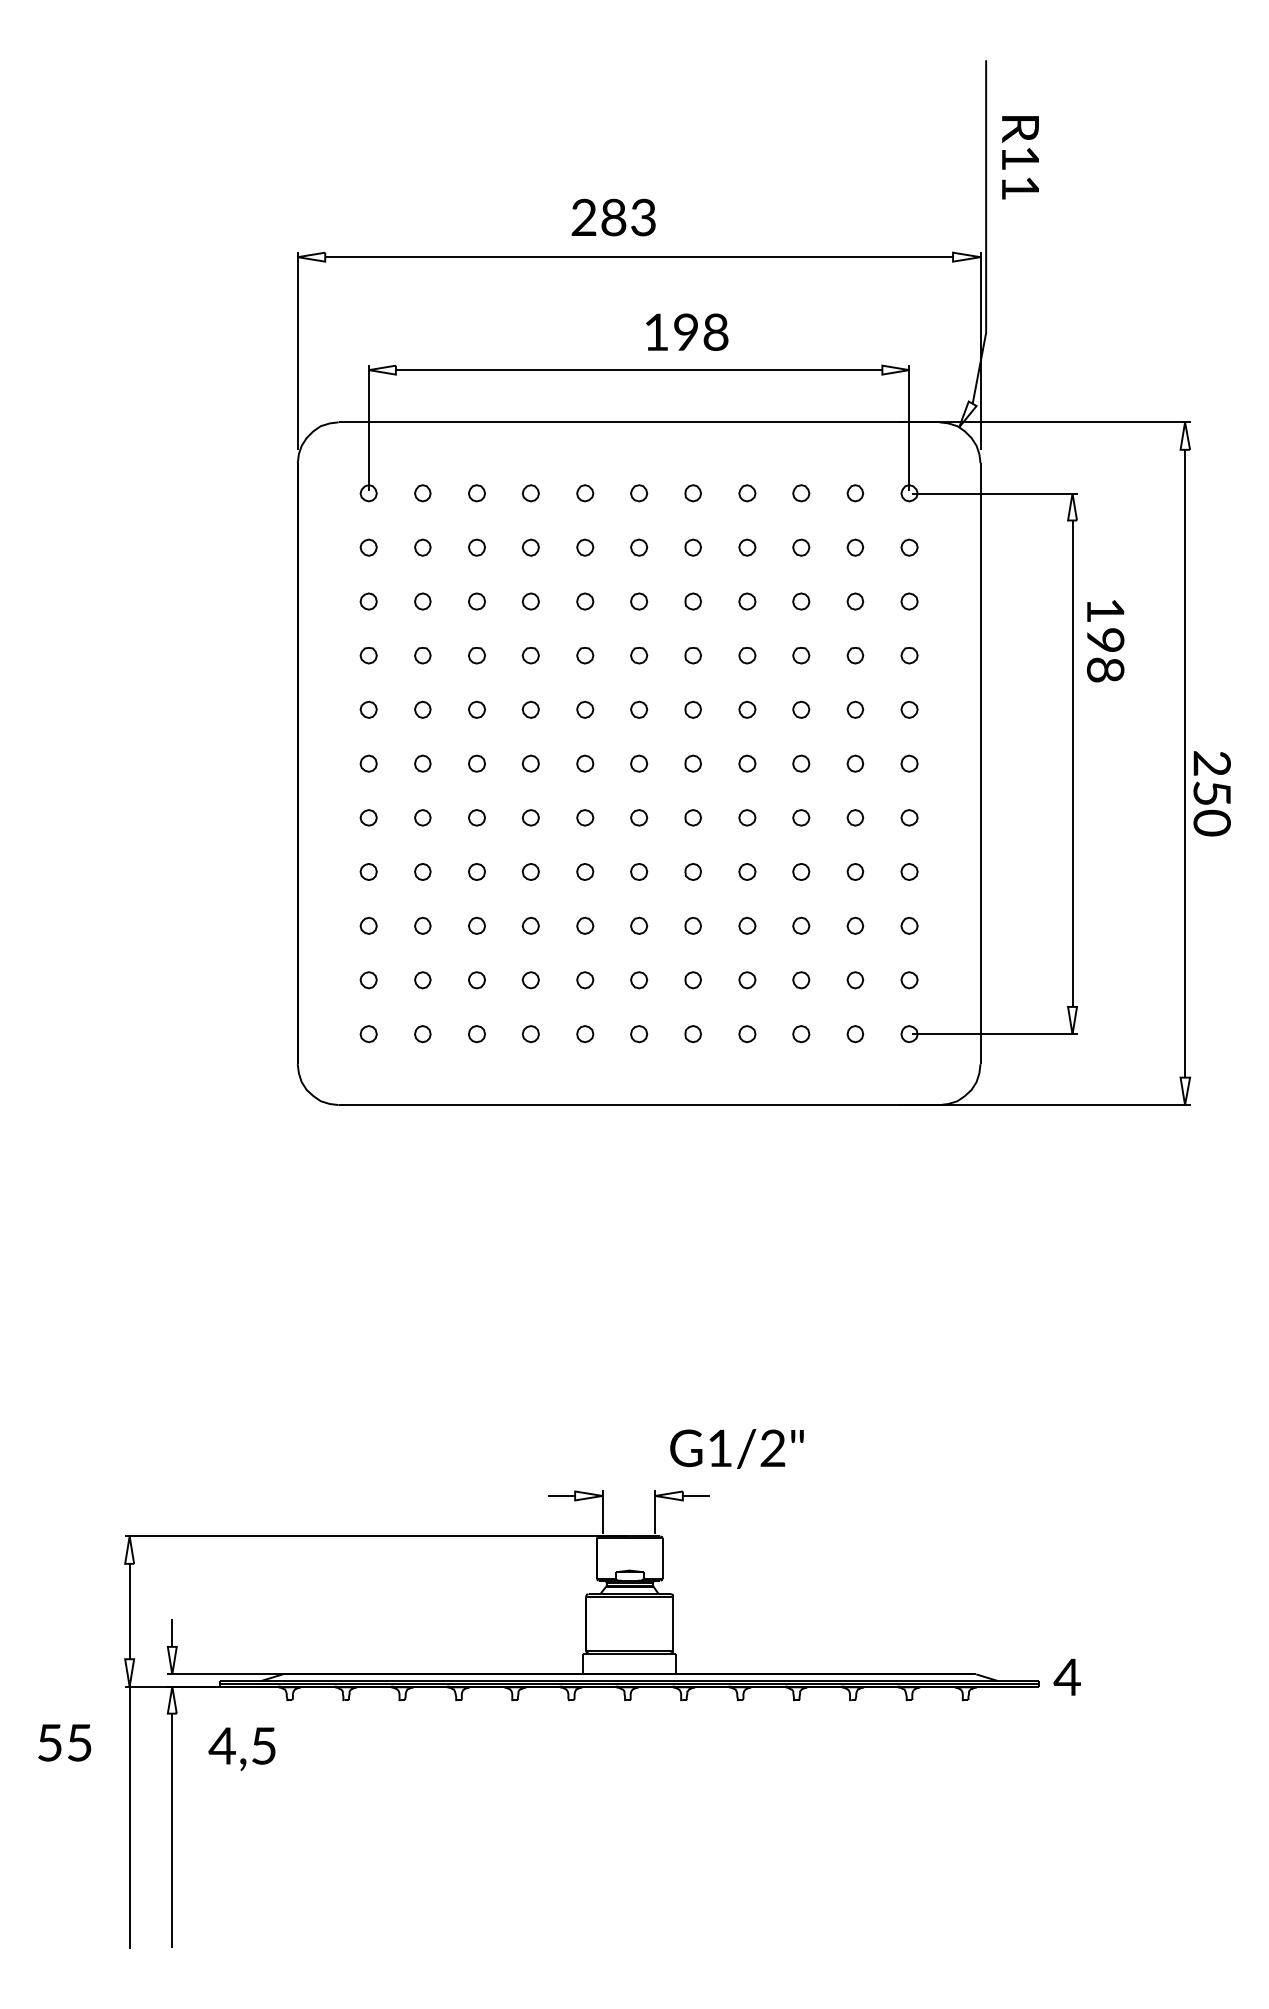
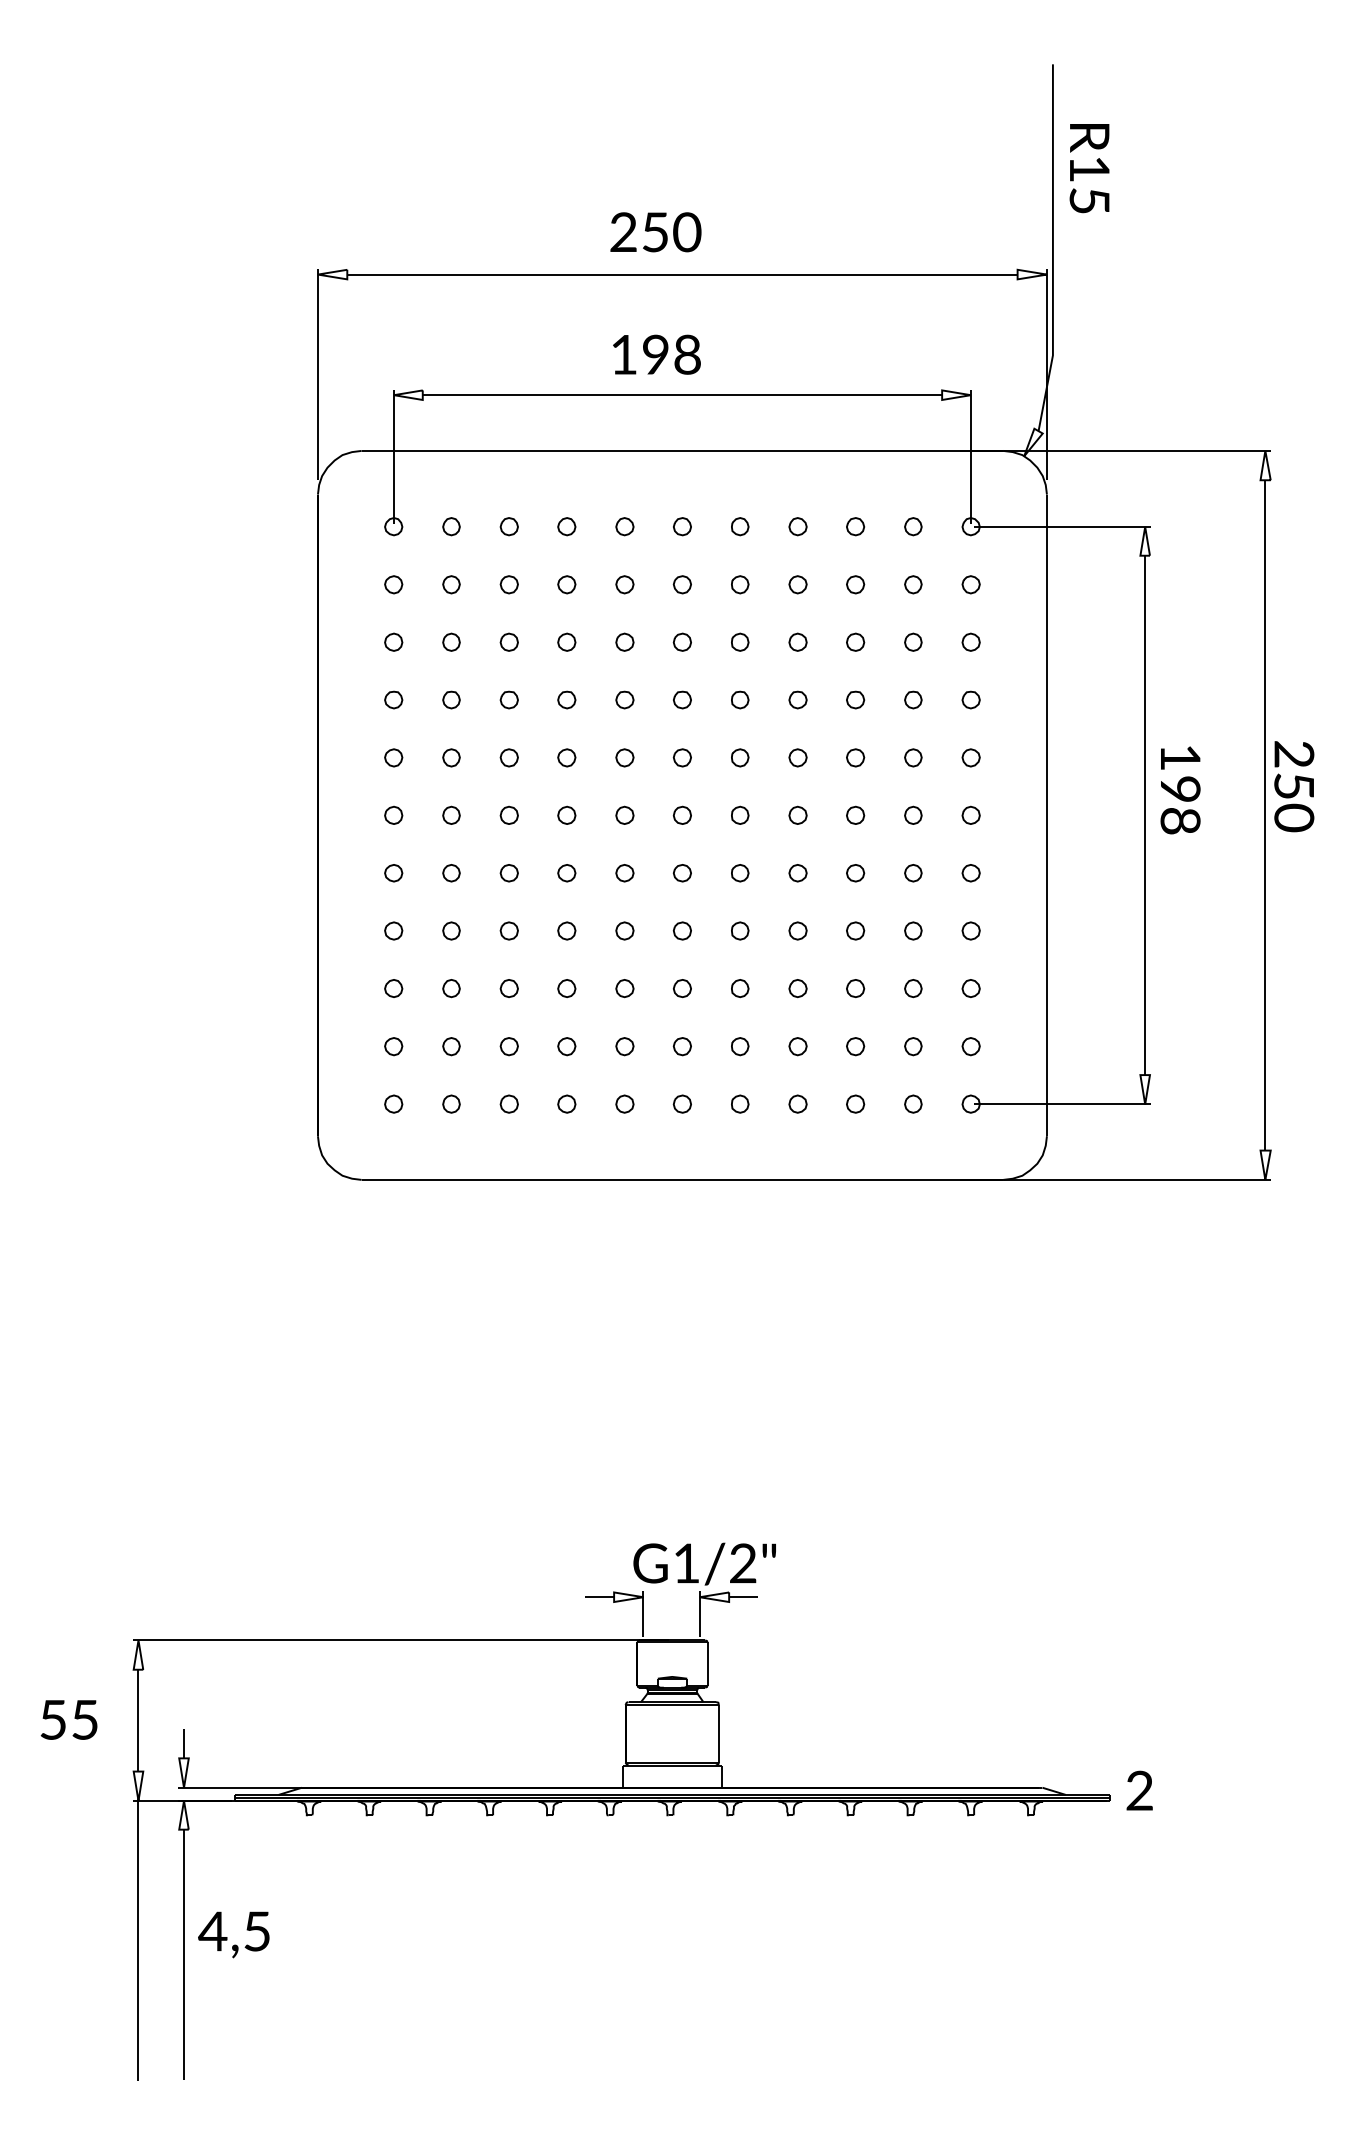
text: (1019, 187) -> (1088, 200), R11 -> R15
text: (628, 217) -> (671, 232), 283 -> 250
text: (687, 331) -> (657, 353), moved
text: (1105, 641) -> (1180, 790), moved
text: (1211, 793) -> (1293, 786), moved
text: (736, 1448) -> (704, 1563), moved
text: (1066, 1676) -> (1138, 1789), 4 -> 2
text: (64, 1742) -> (68, 1719), moved
text: (241, 1749) -> (233, 1935), moved

